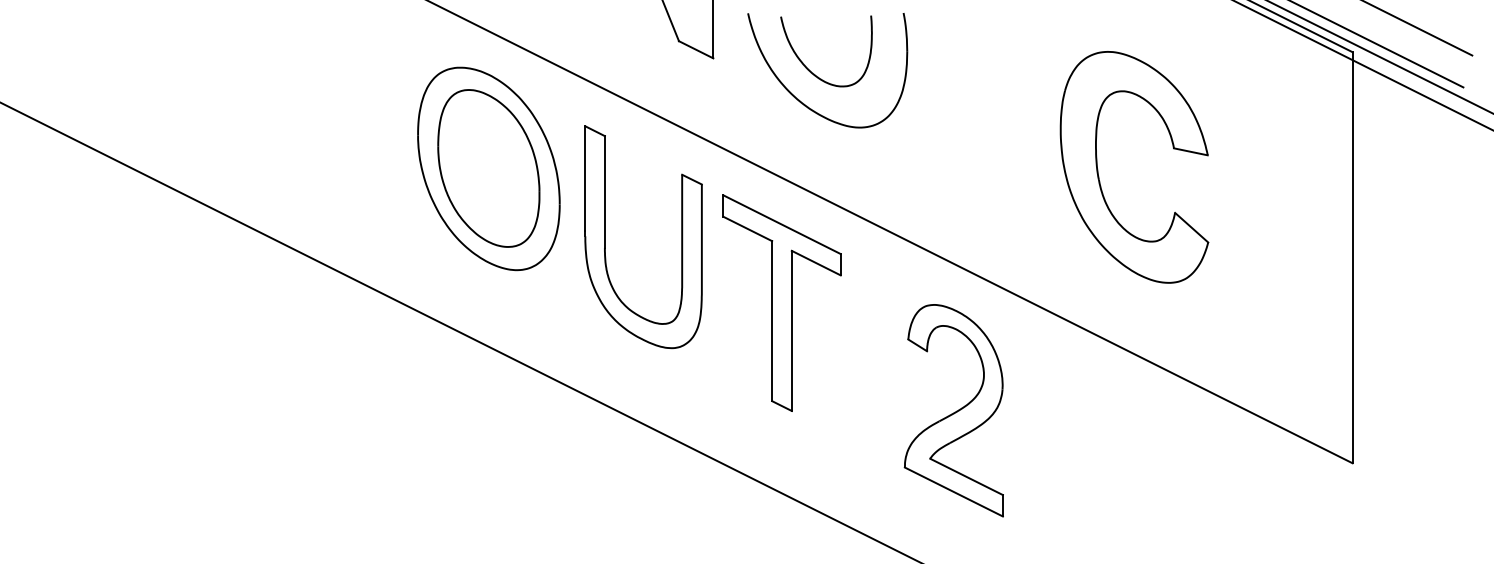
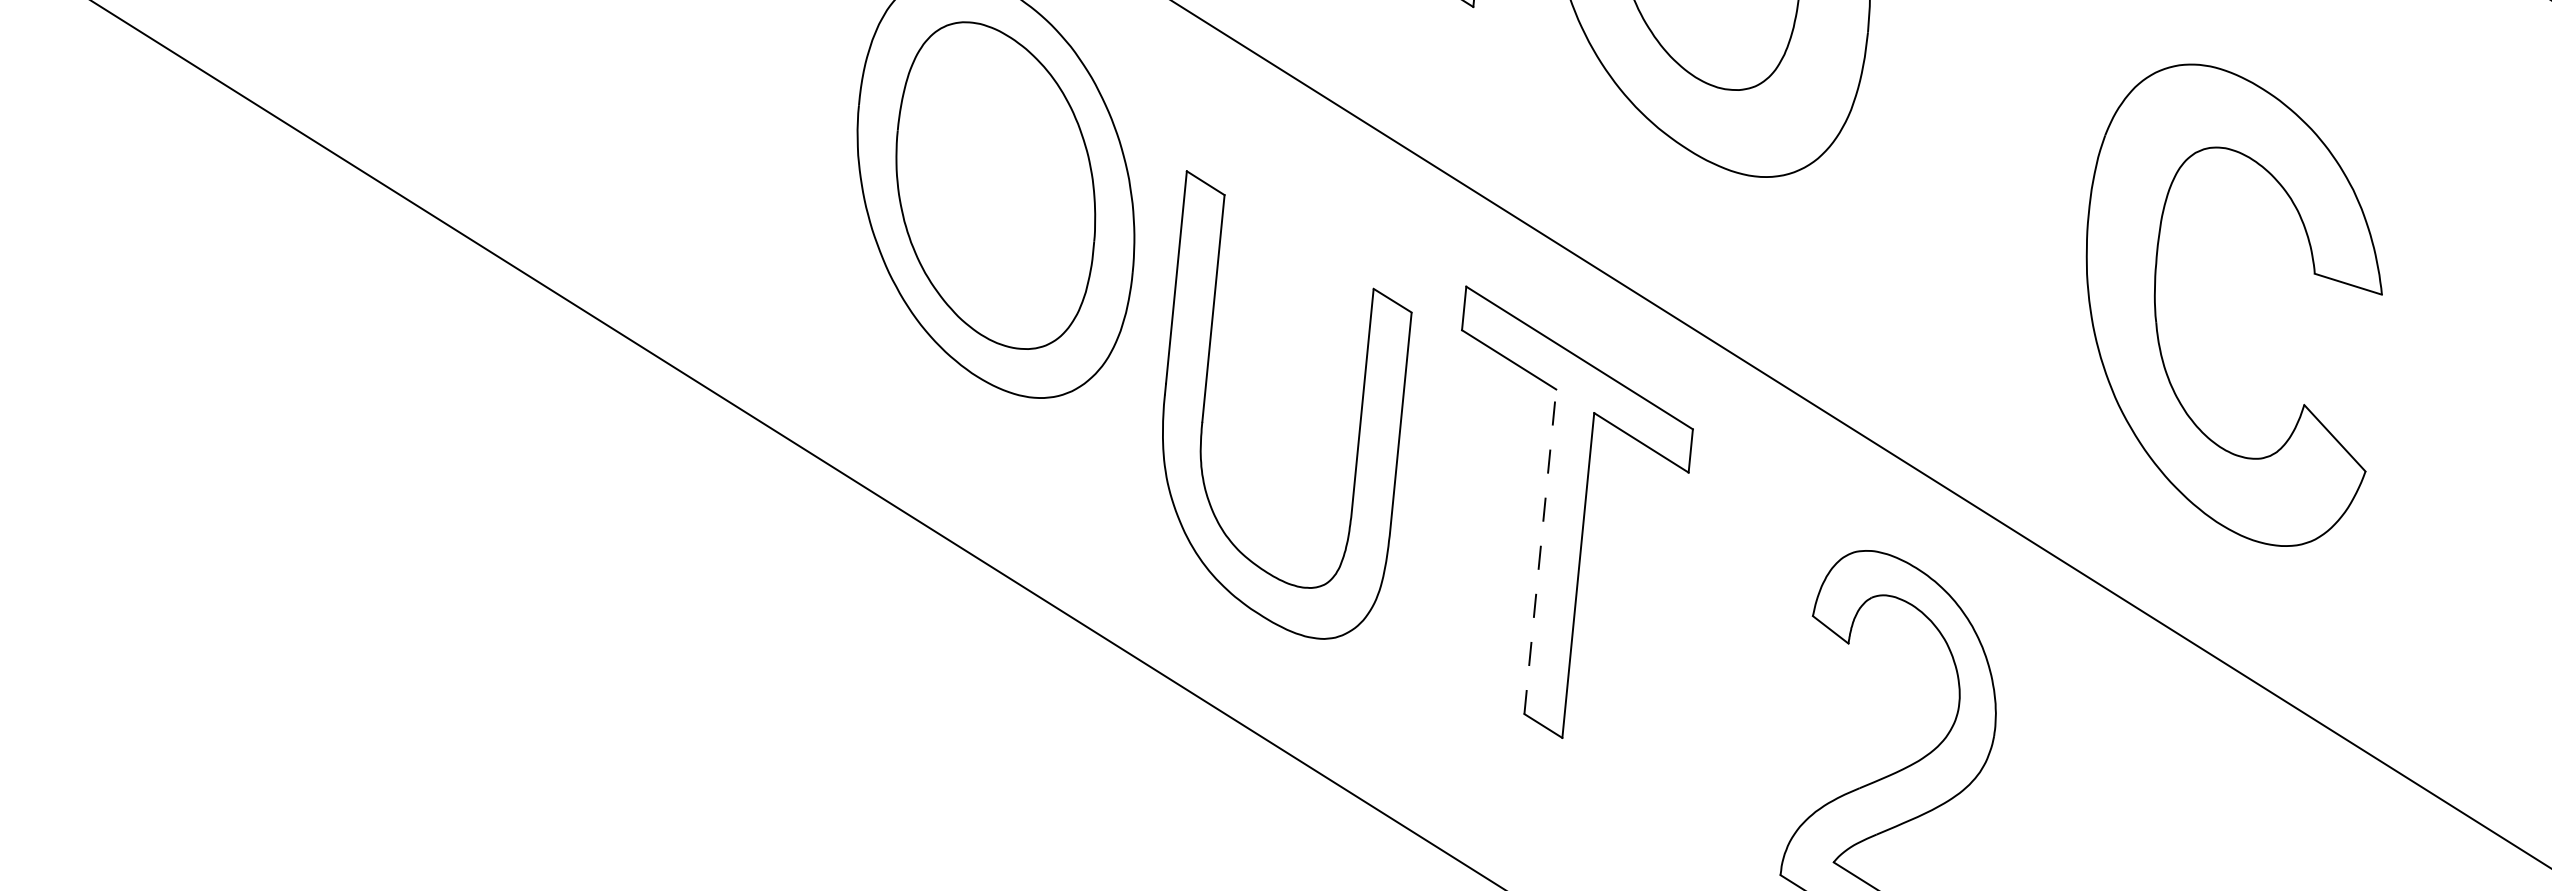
part: (1098, 169) -> (2157, 301), moved
part: (605, 237) -> (1205, 400), moved
line: (772, 320) -> (1541, 550), solid -> dashed

